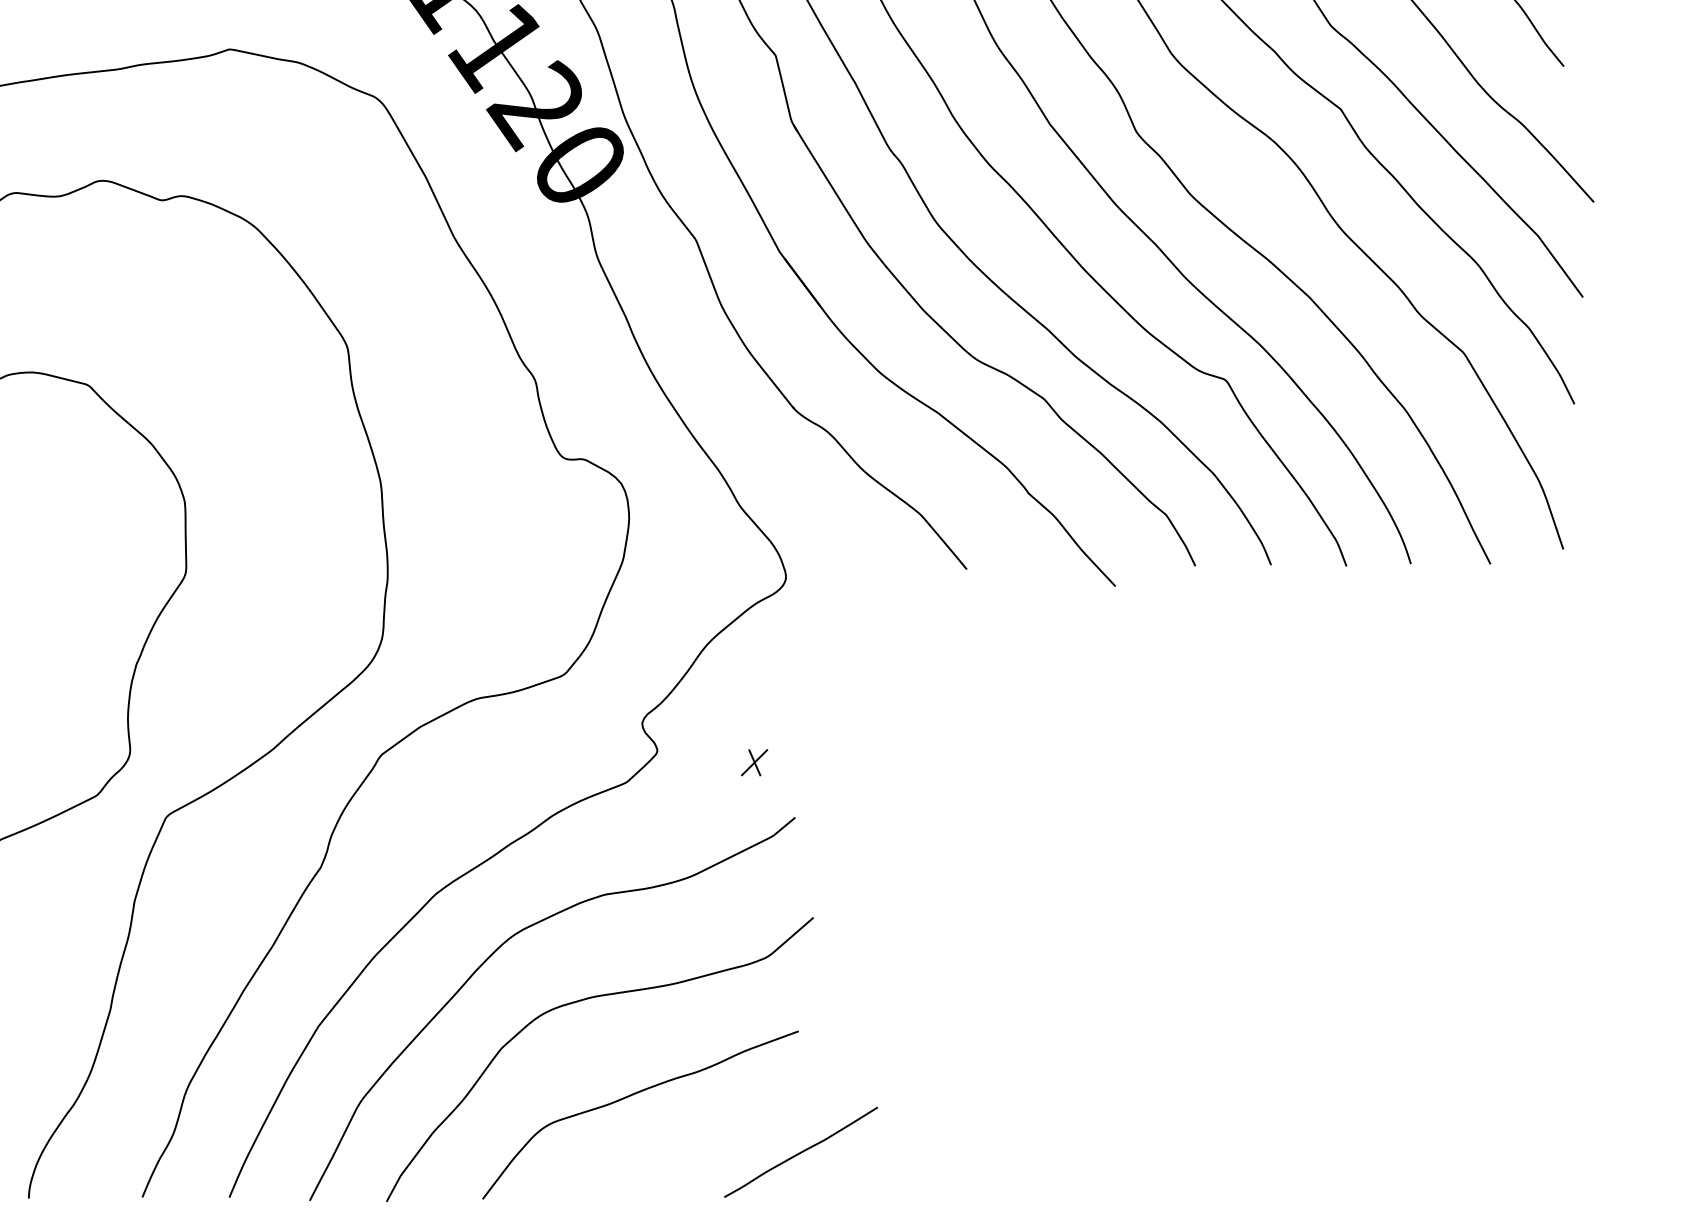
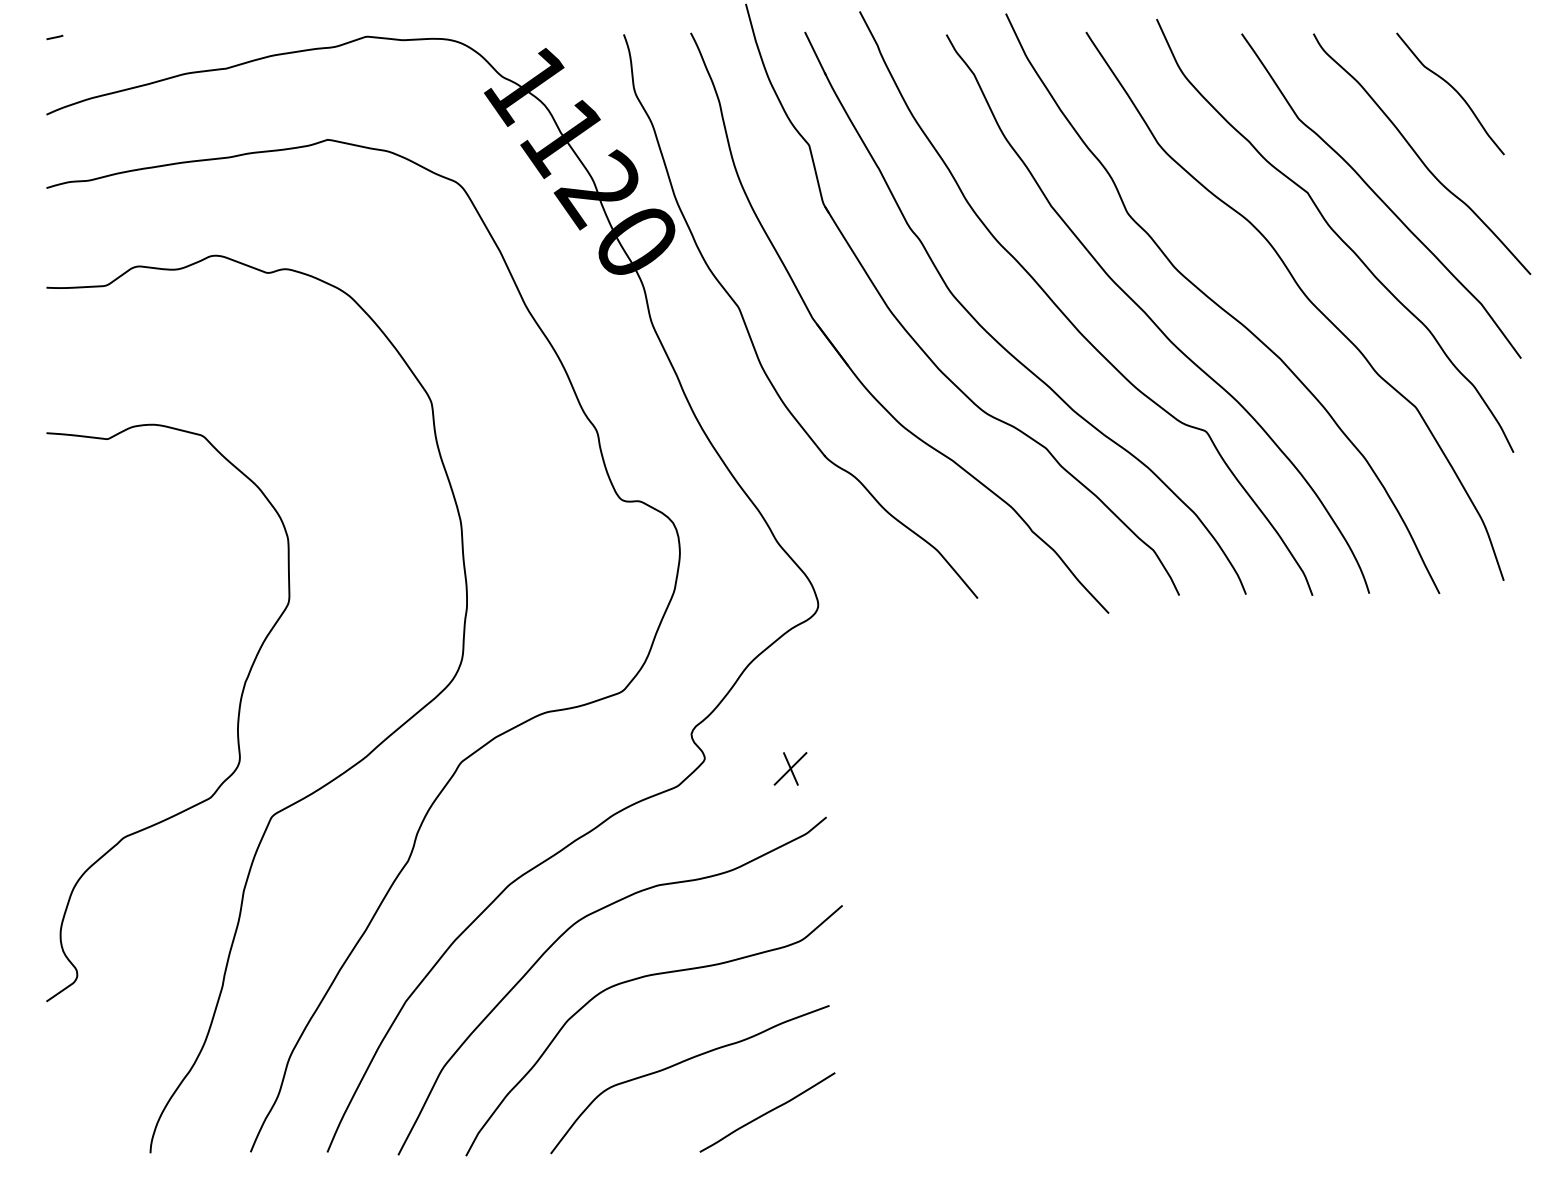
part: (754, 762) -> (790, 768), size x1.43
curve: (800, 1152) -> (767, 1112), moved

